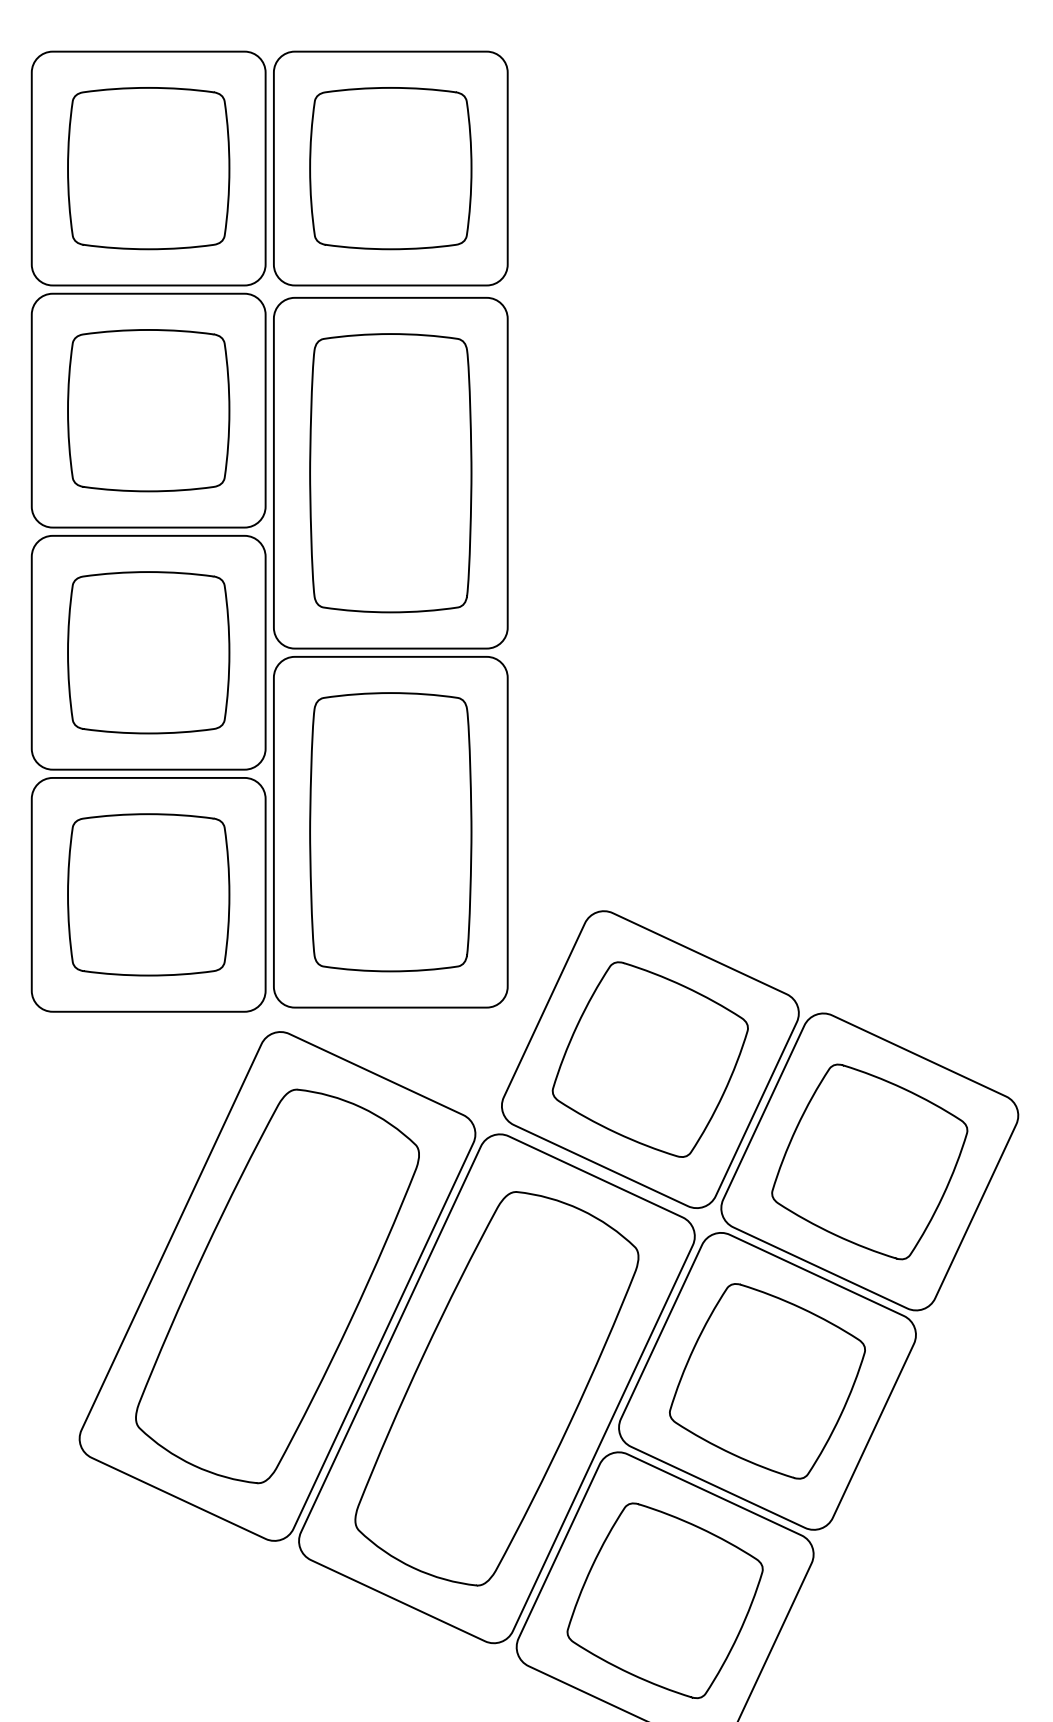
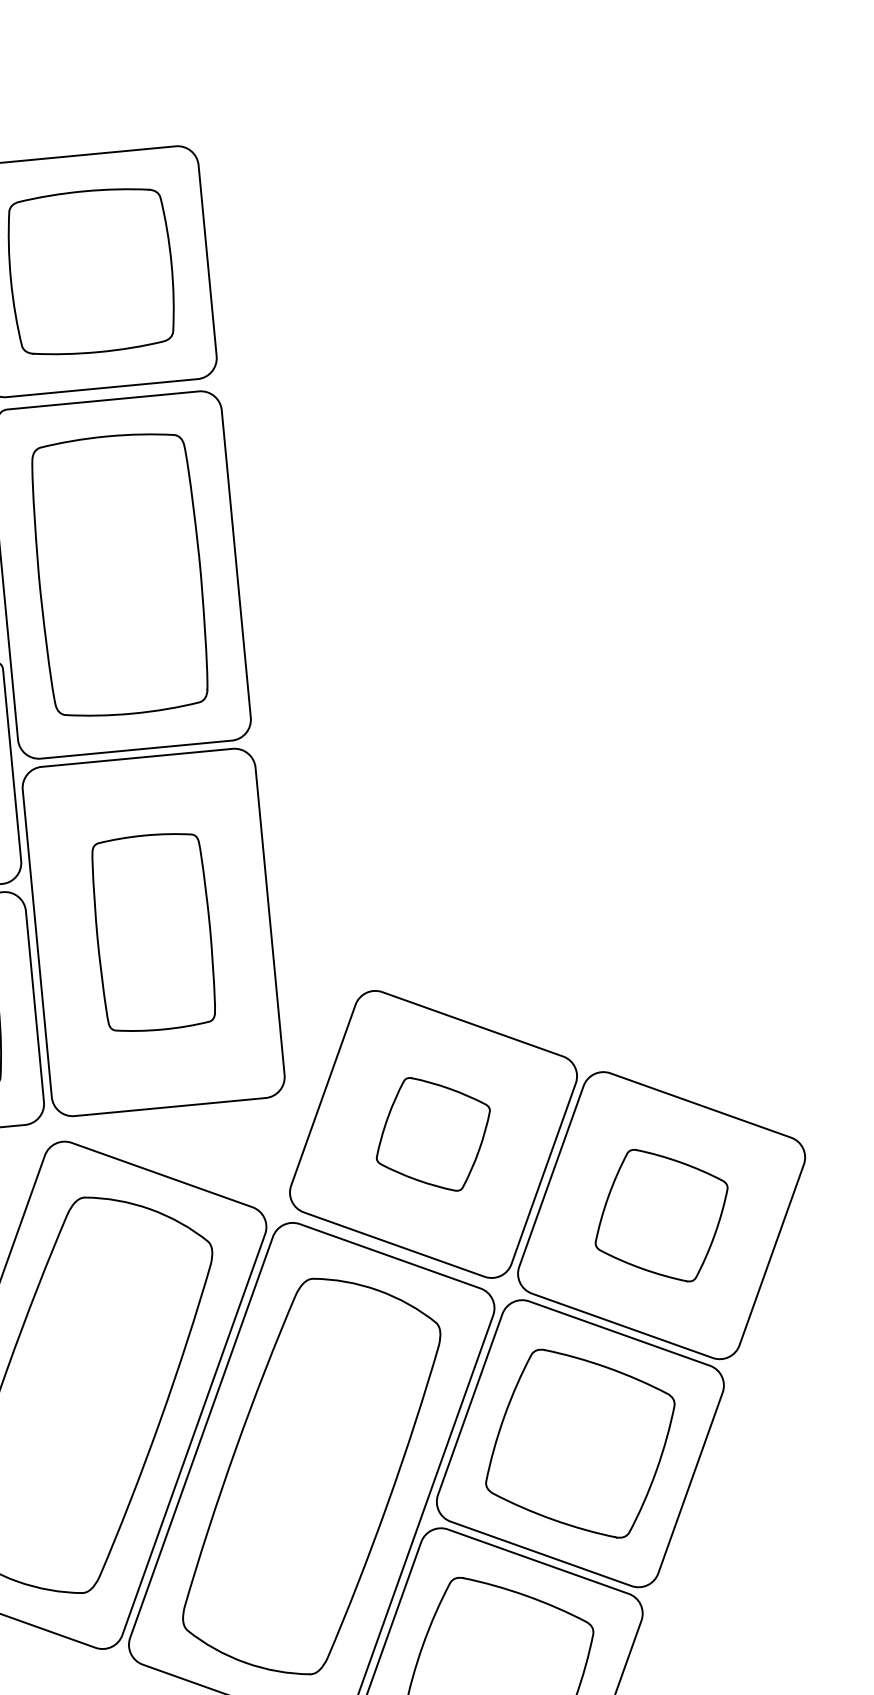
part: (390, 832) -> (153, 932), size x0.7
part: (649, 1059) -> (432, 1134), size x0.6
part: (869, 1161) -> (661, 1215), size x0.7

